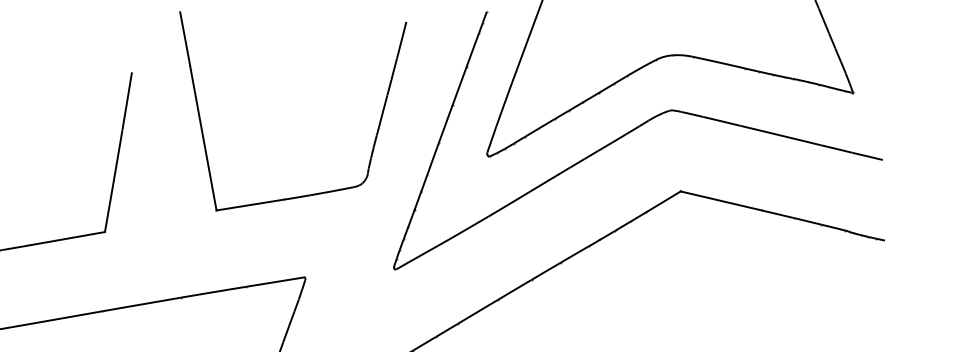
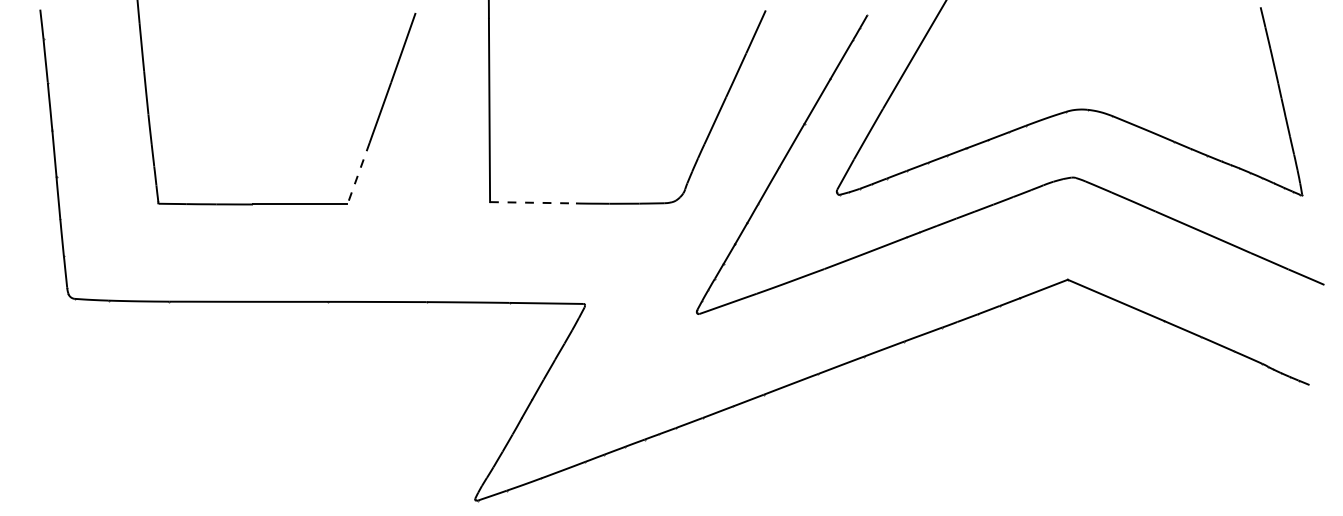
line: (250, 204) -> (533, 202), solid -> dashed
line: (109, 206) -> (358, 173), solid -> dashed

